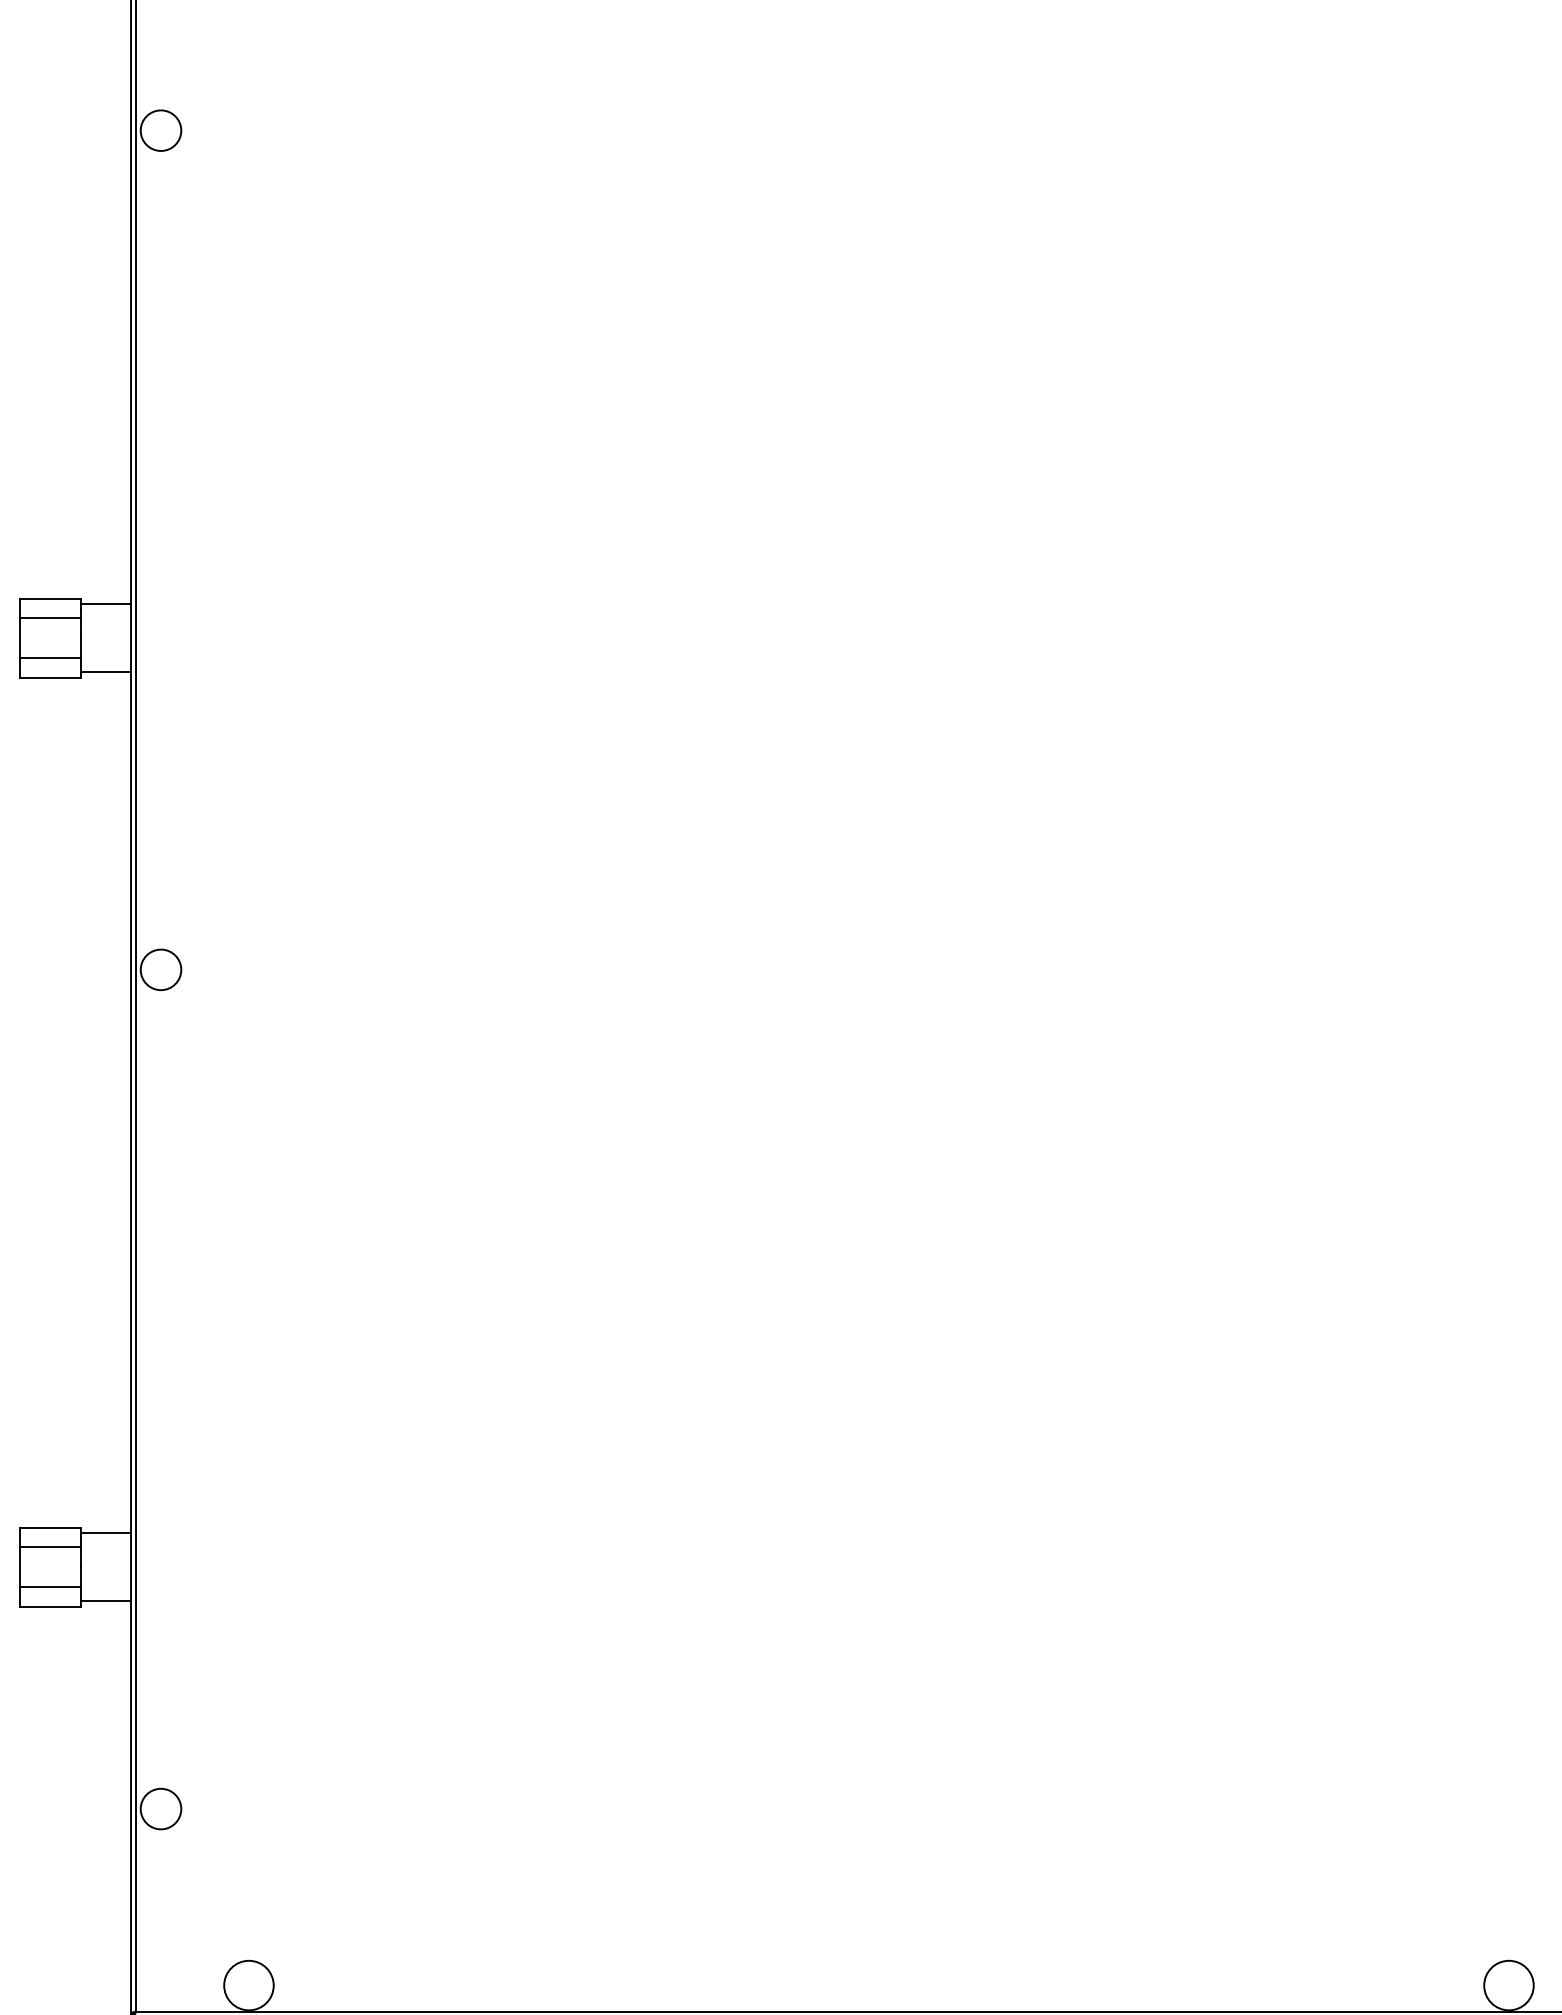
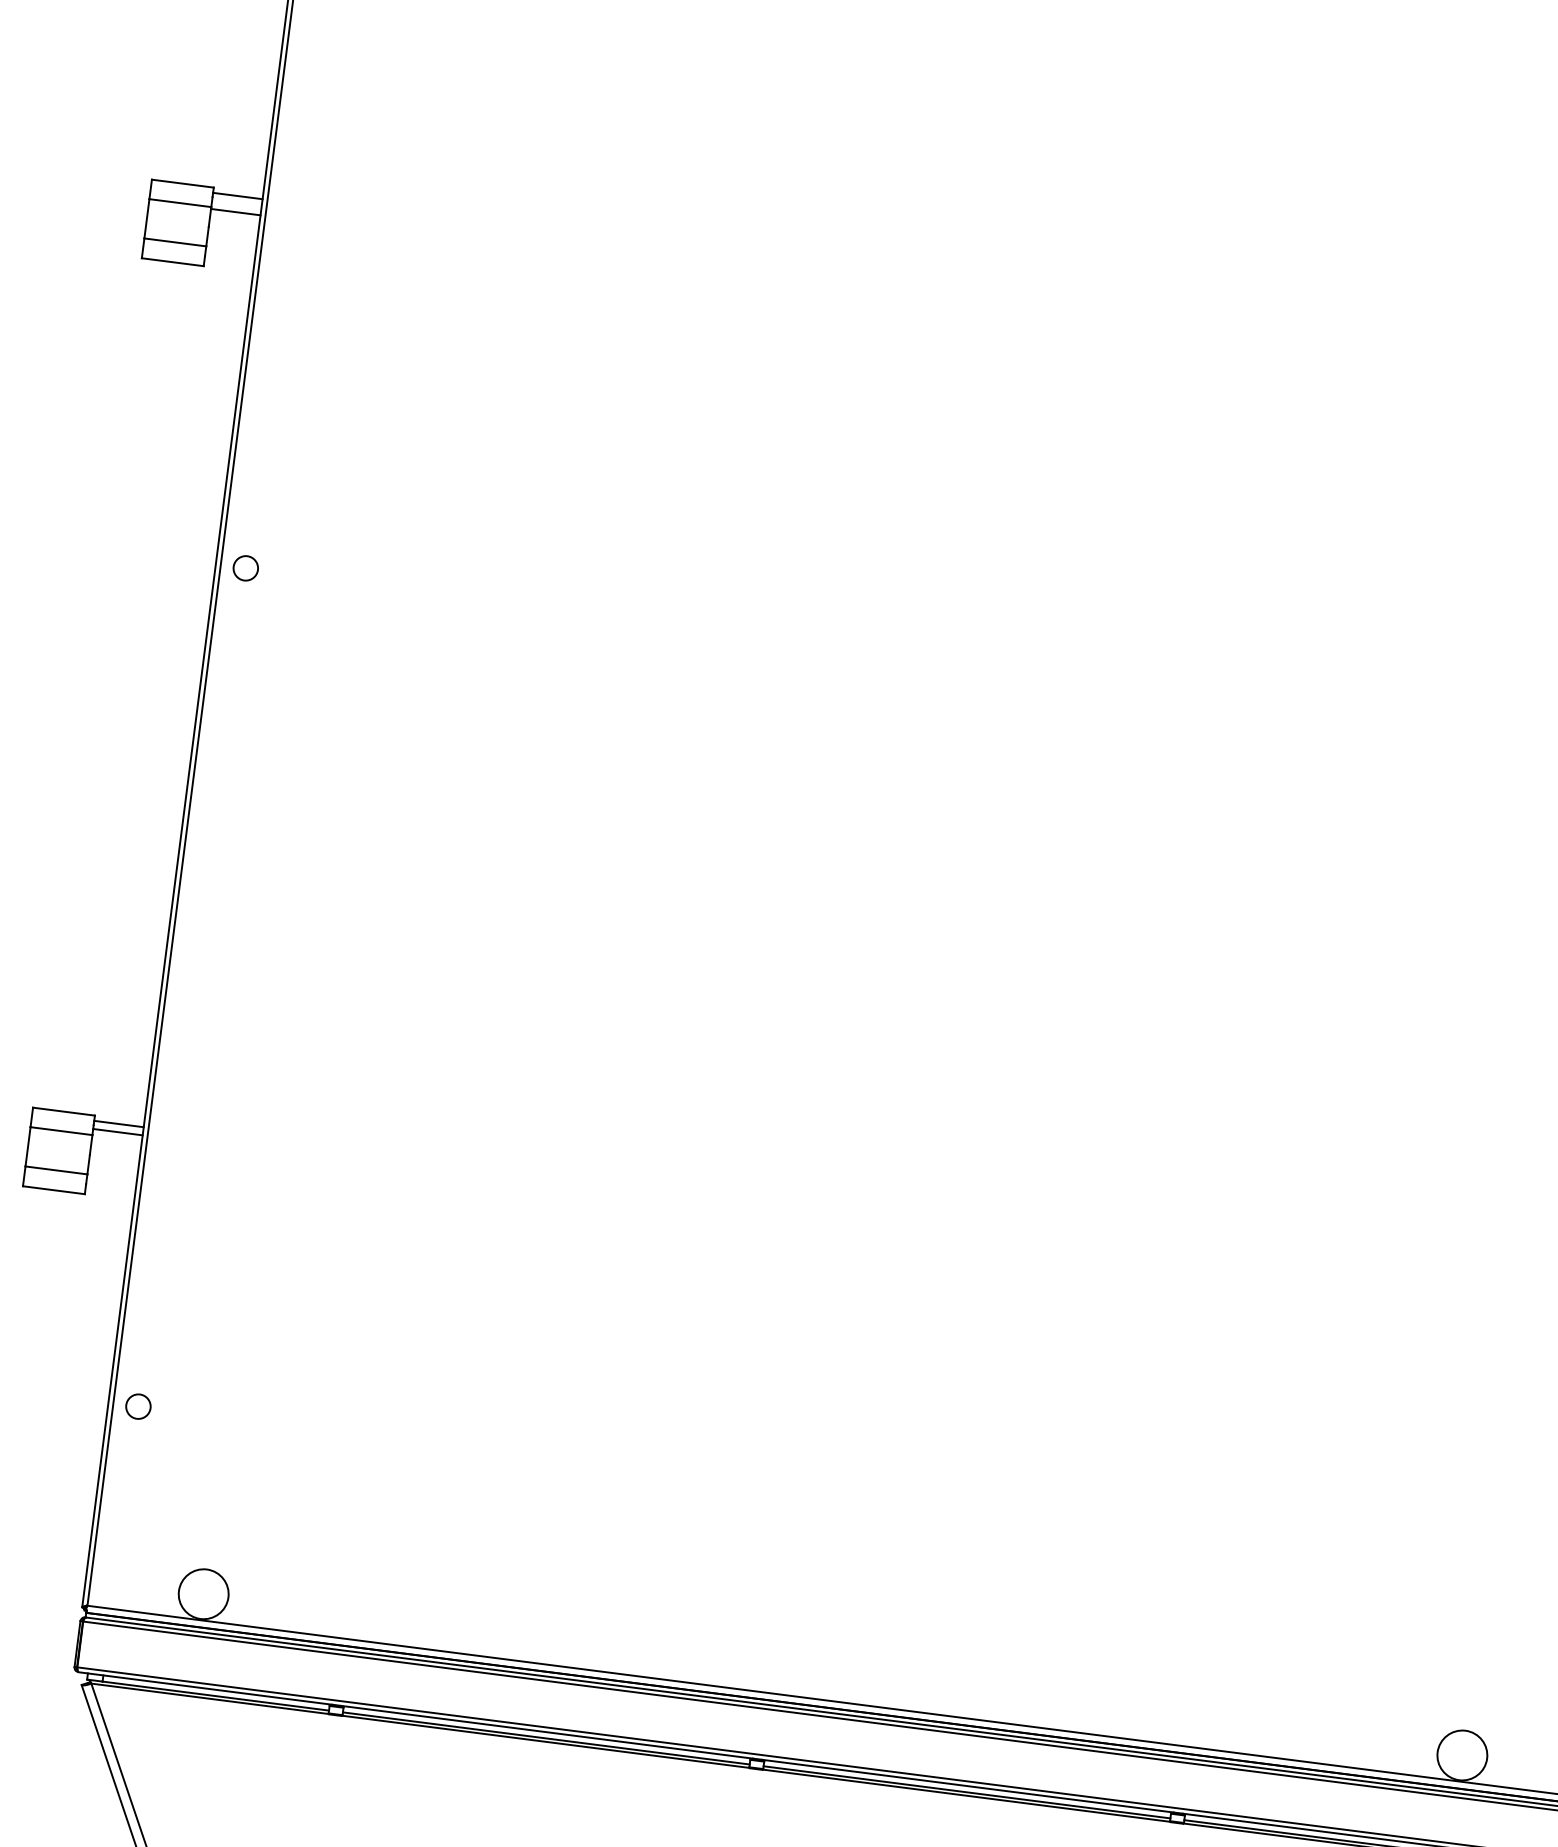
line: (105, 672) -> (235, 212), moved
circle: (160, 969) -> (245, 567), size x0.6
line: (105, 1601) -> (117, 1132), moved
circle: (160, 1808) -> (138, 1406), size x0.6

